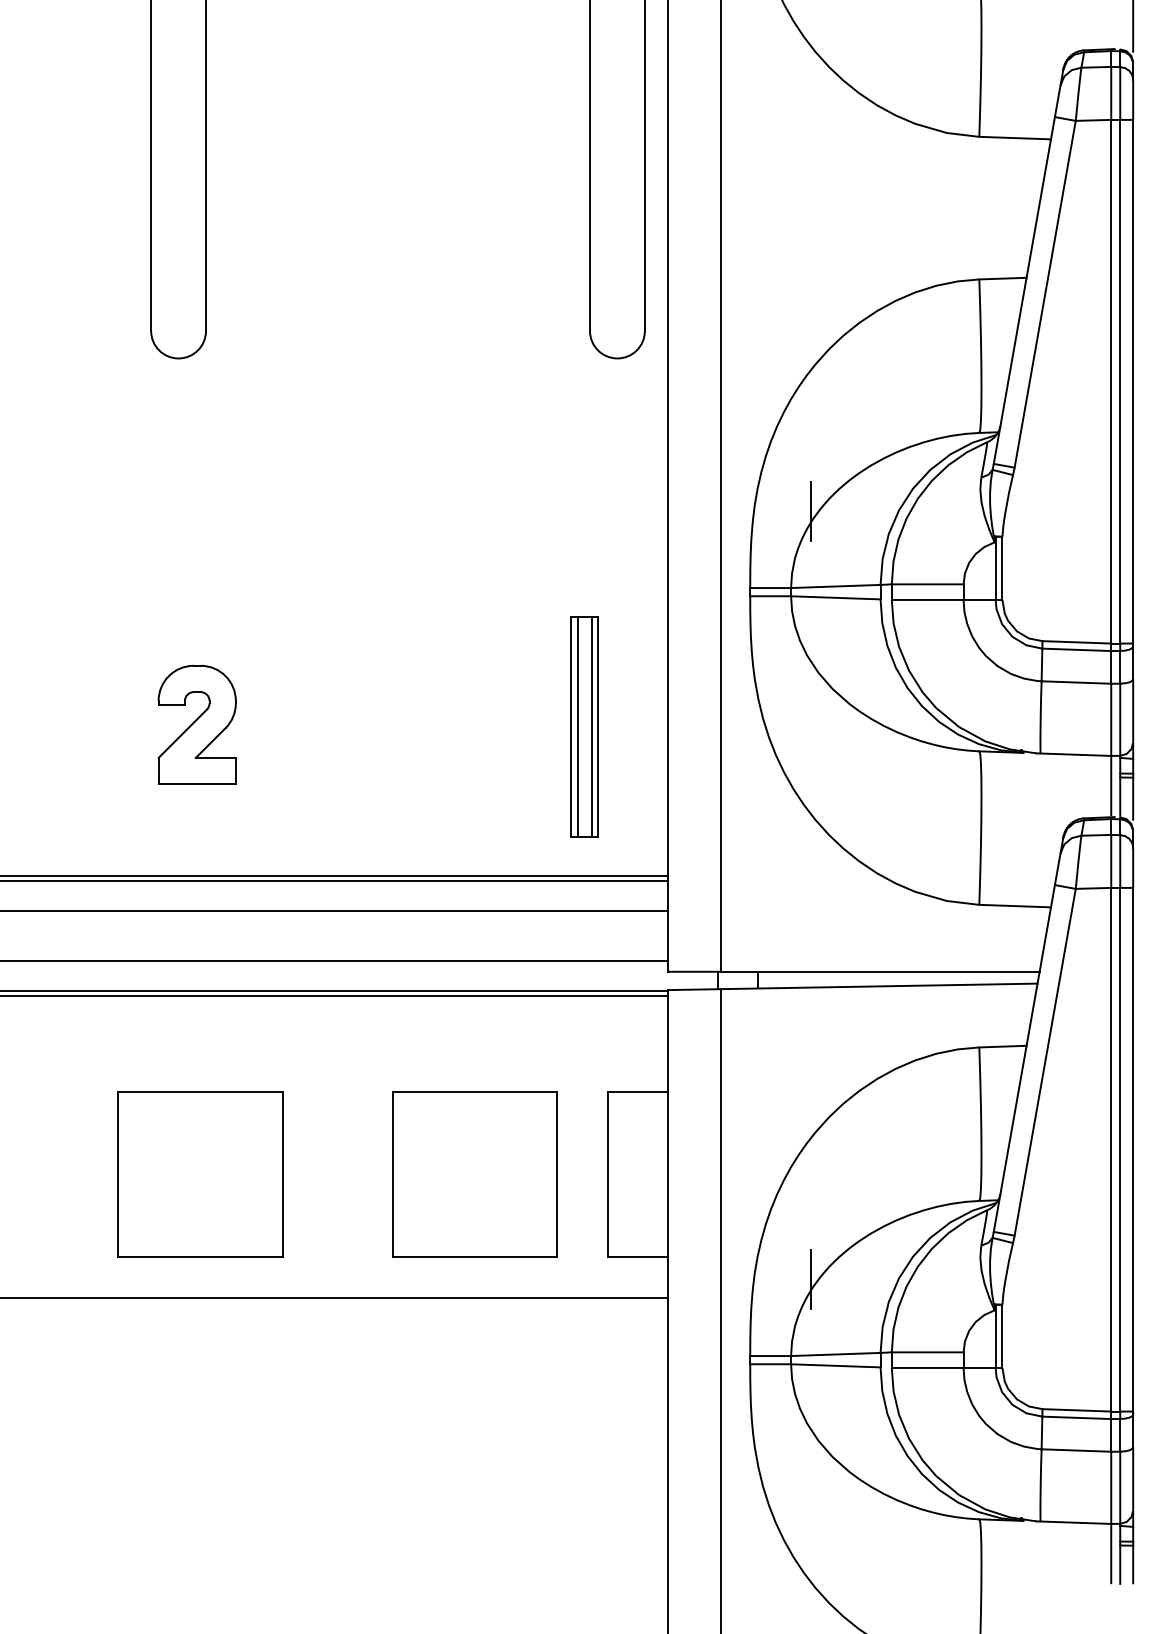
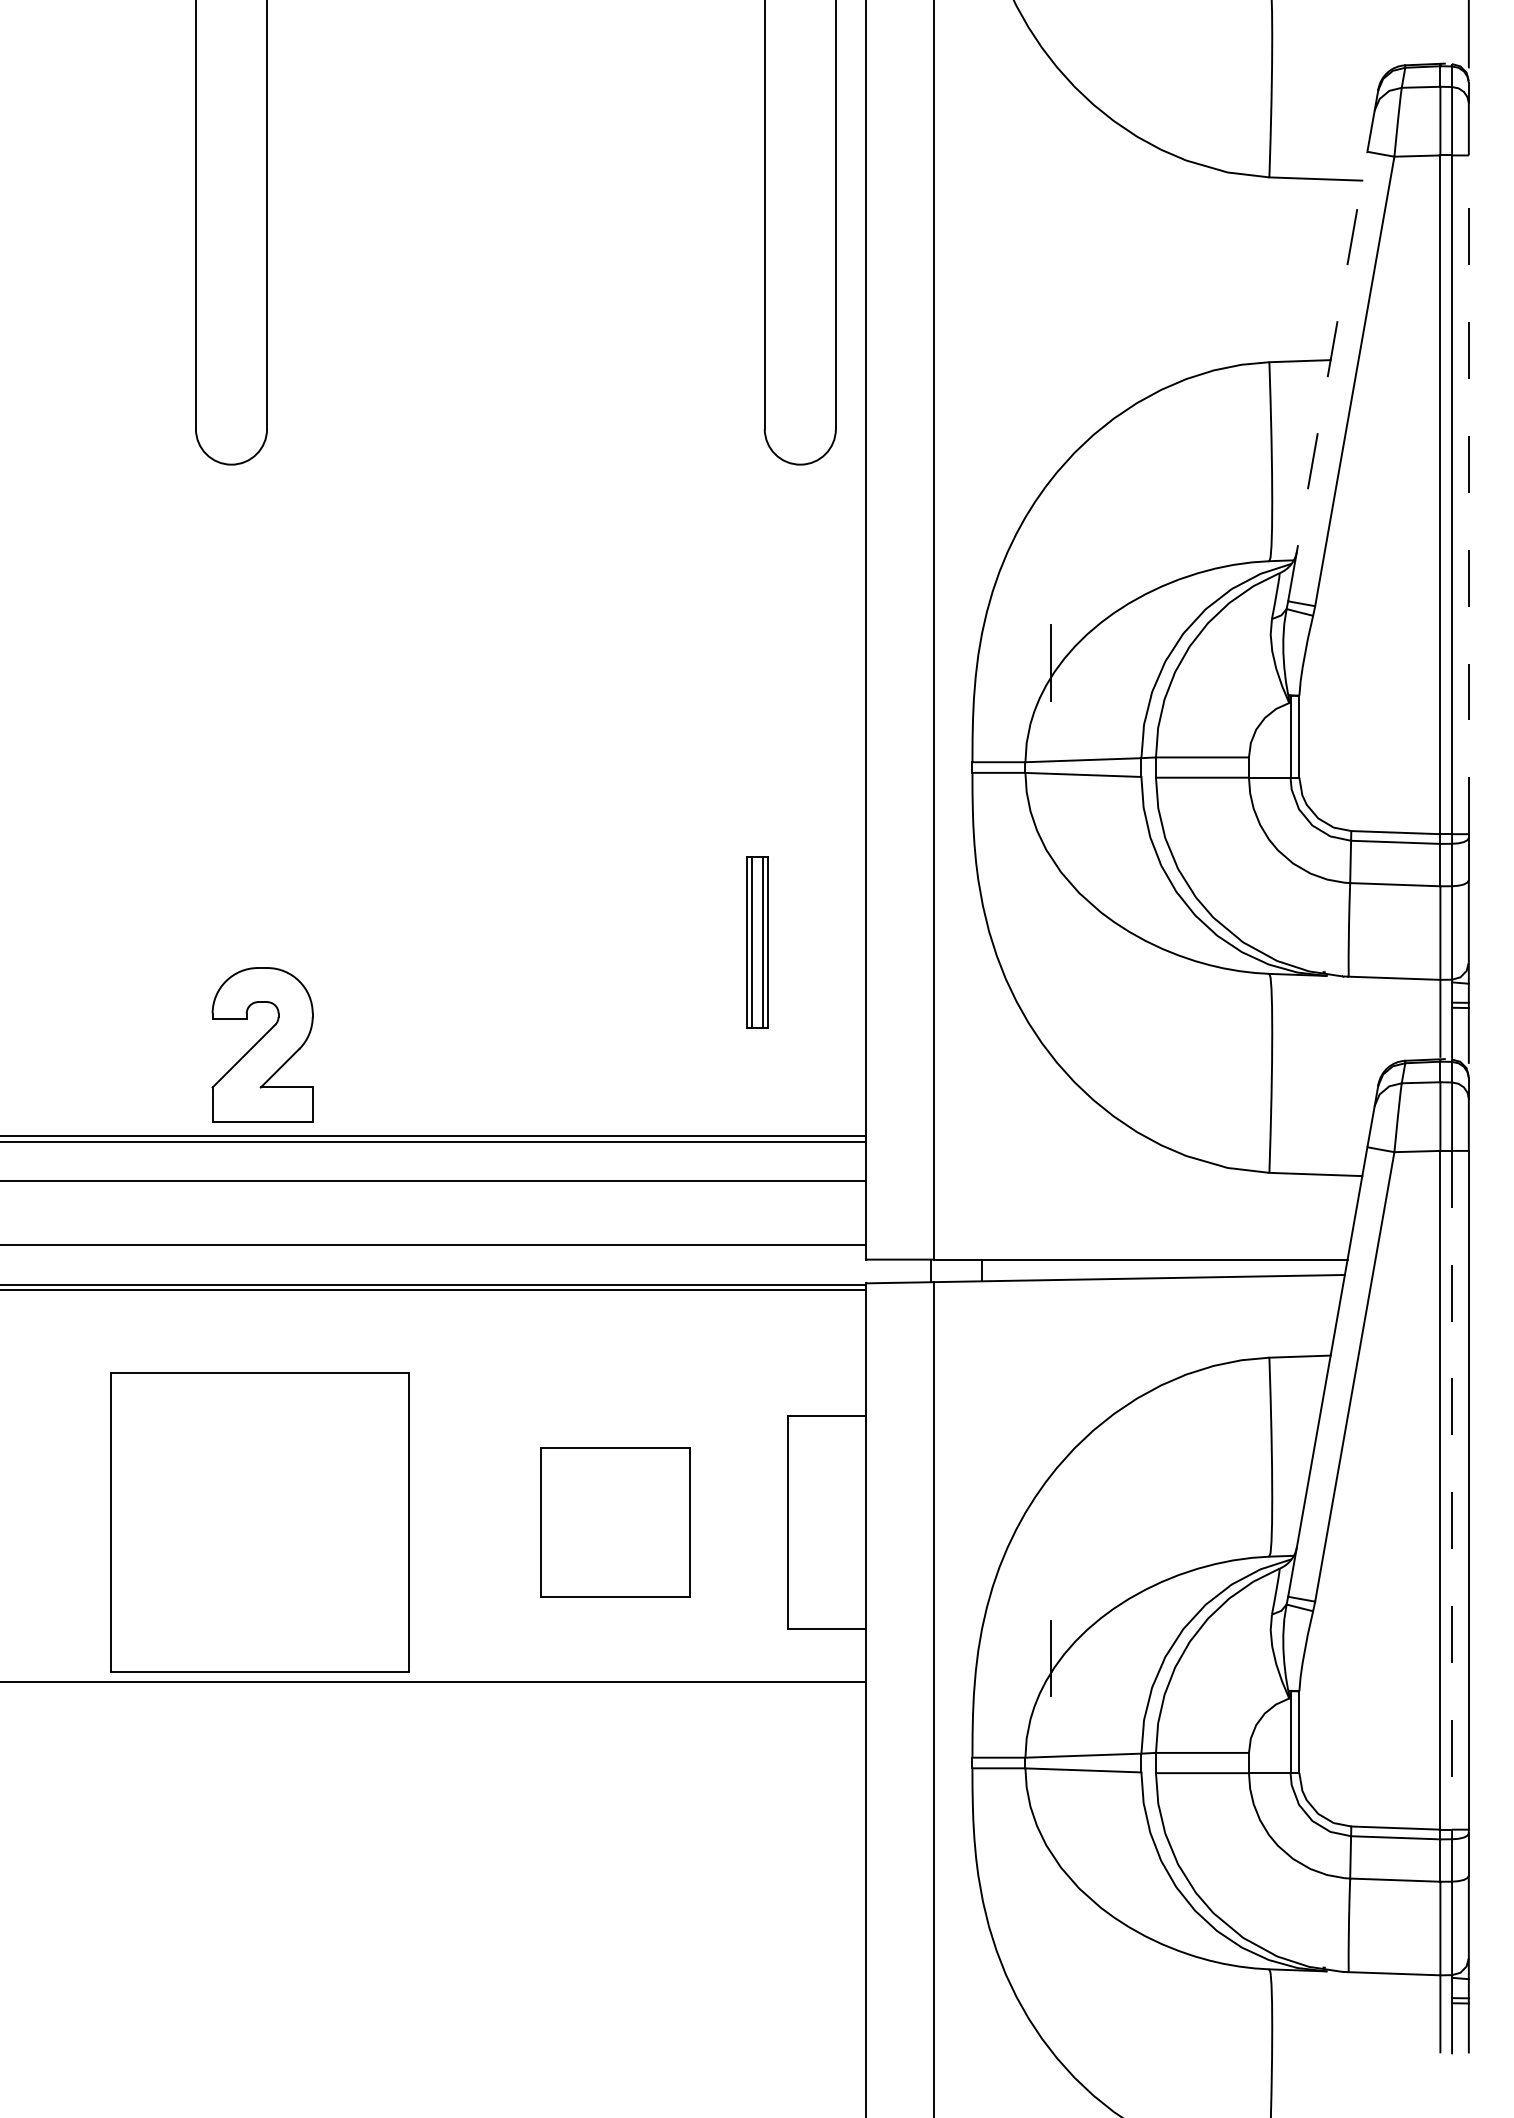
line: (1024, 290) -> (1327, 376), solid -> dashed
line: (1132, 381) -> (1468, 494), solid -> dashed
part: (197, 724) -> (262, 1044), moved
part: (584, 727) -> (757, 942), size x0.6
line: (1120, 1149) -> (1452, 1490), solid -> dashed
part: (200, 1174) -> (259, 1522), size x1.4
part: (474, 1174) -> (615, 1522), size x0.7

